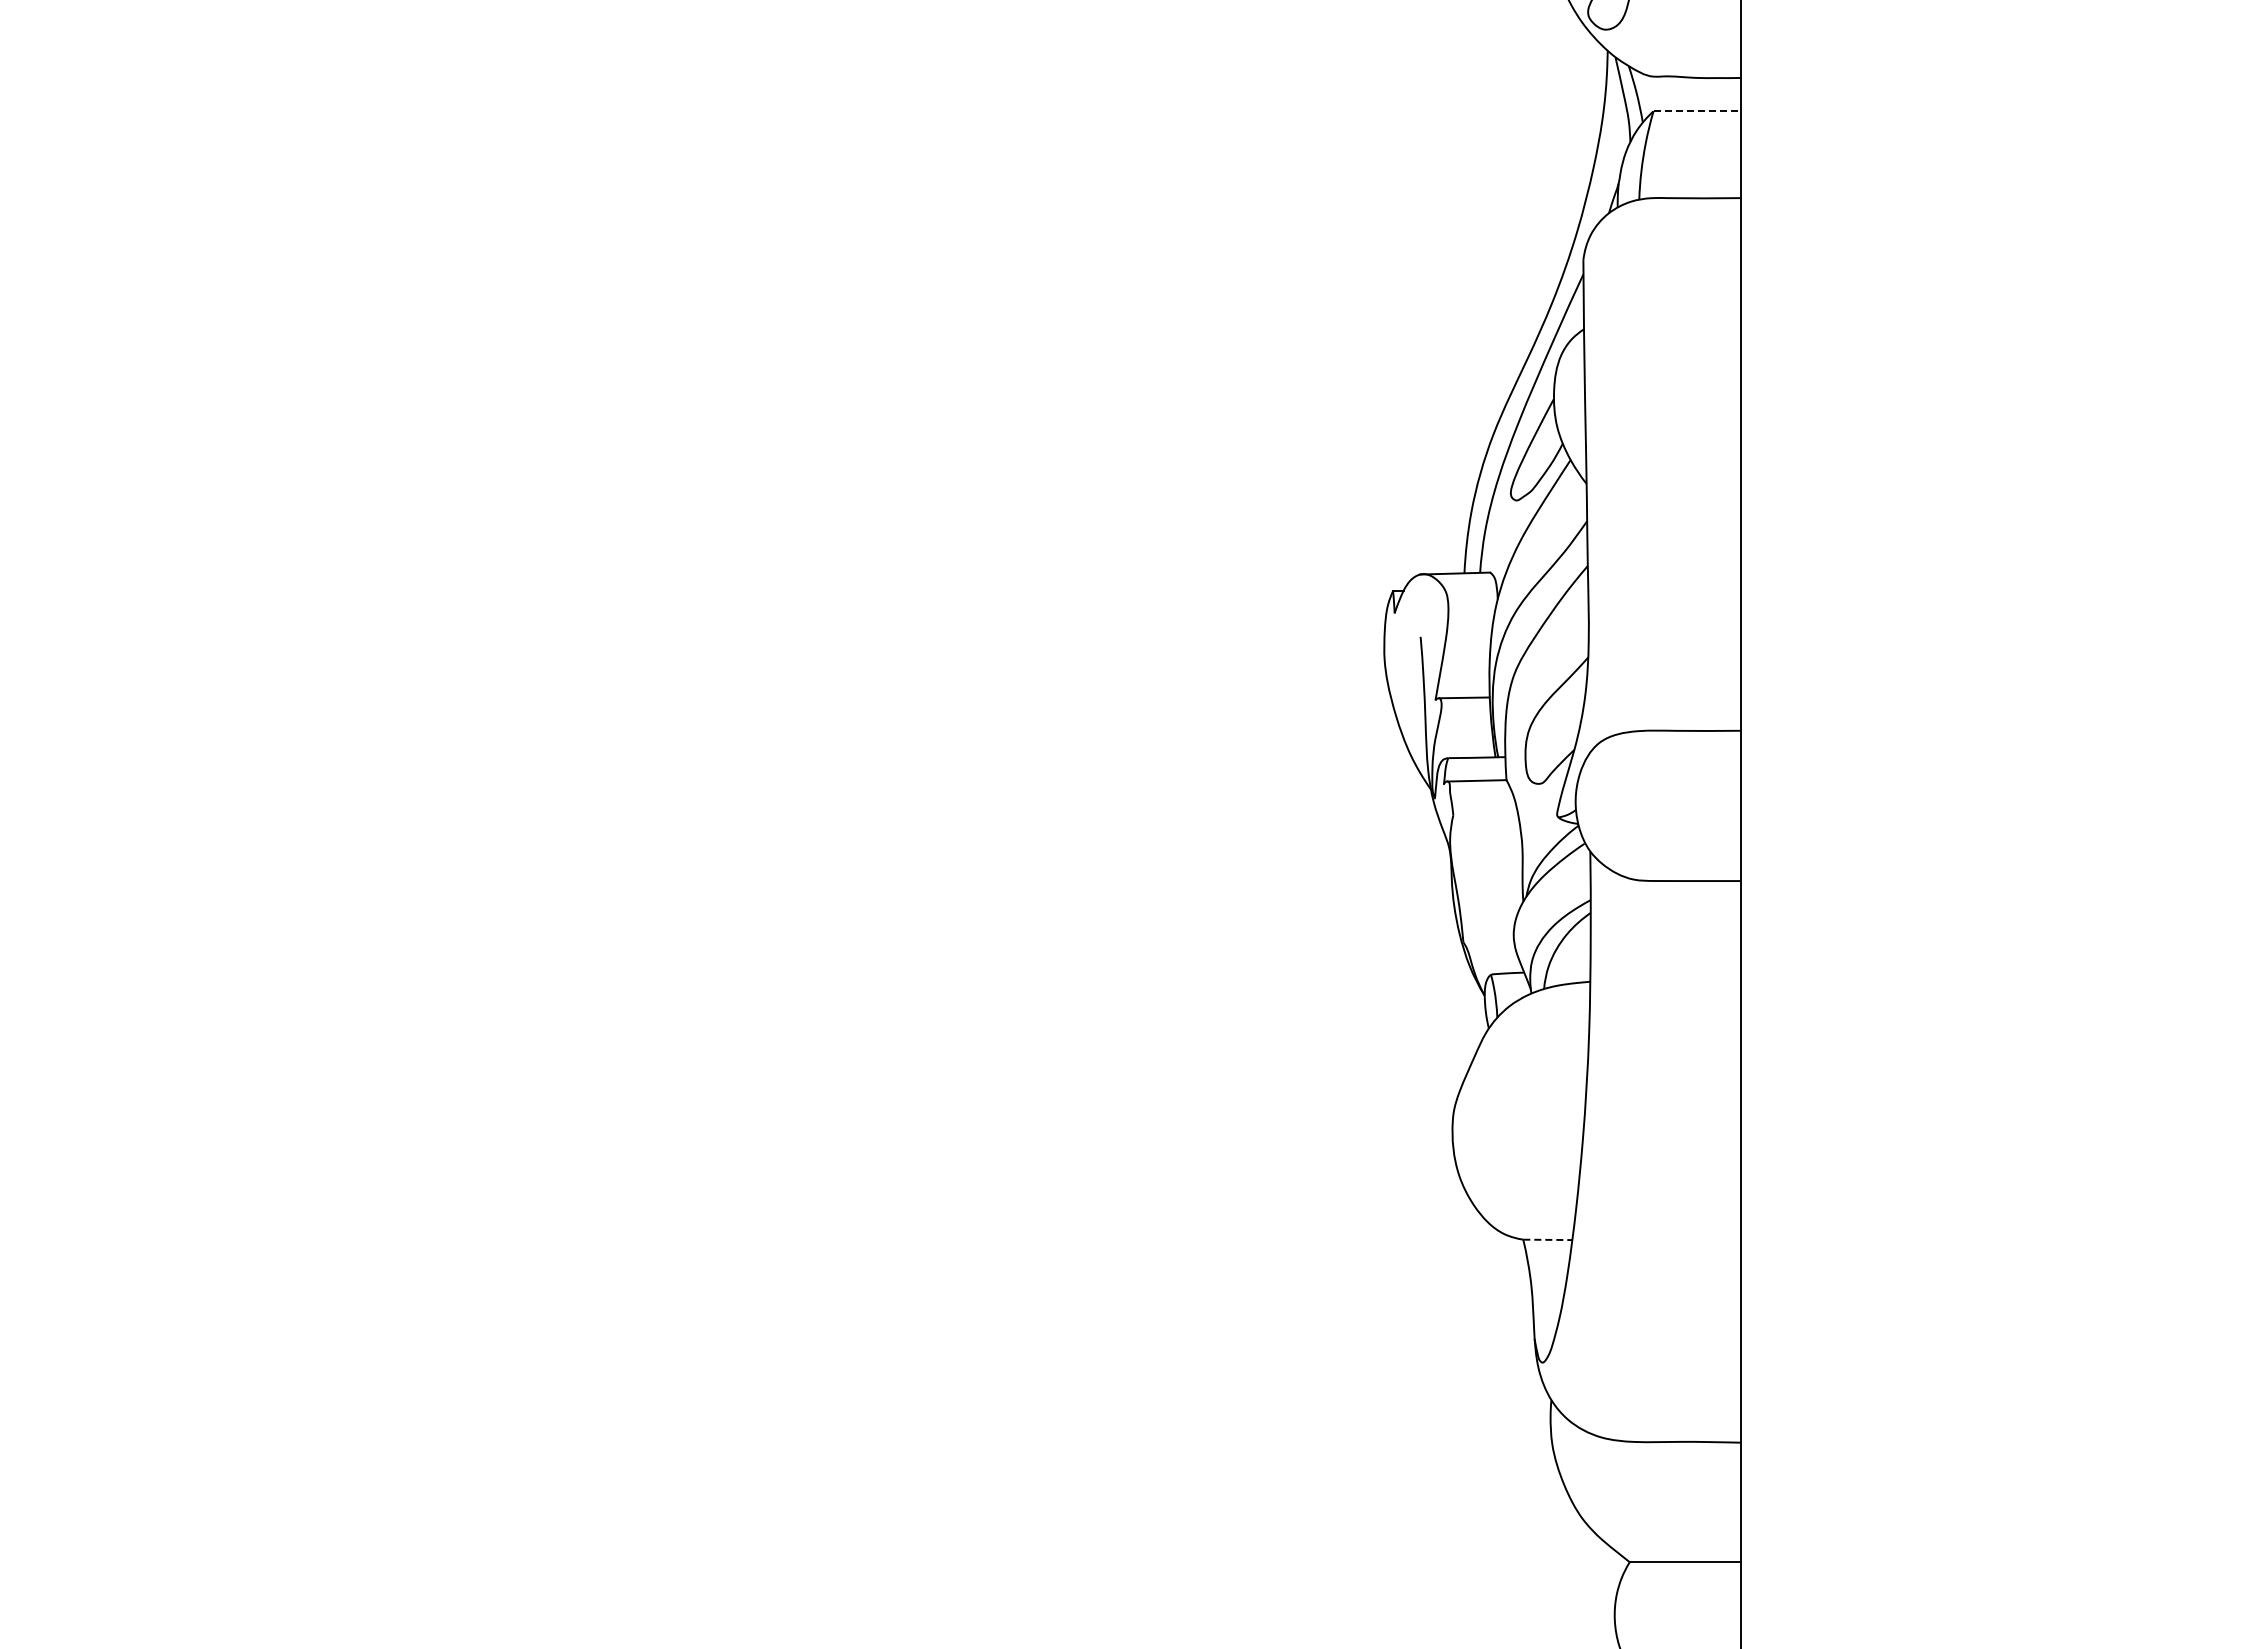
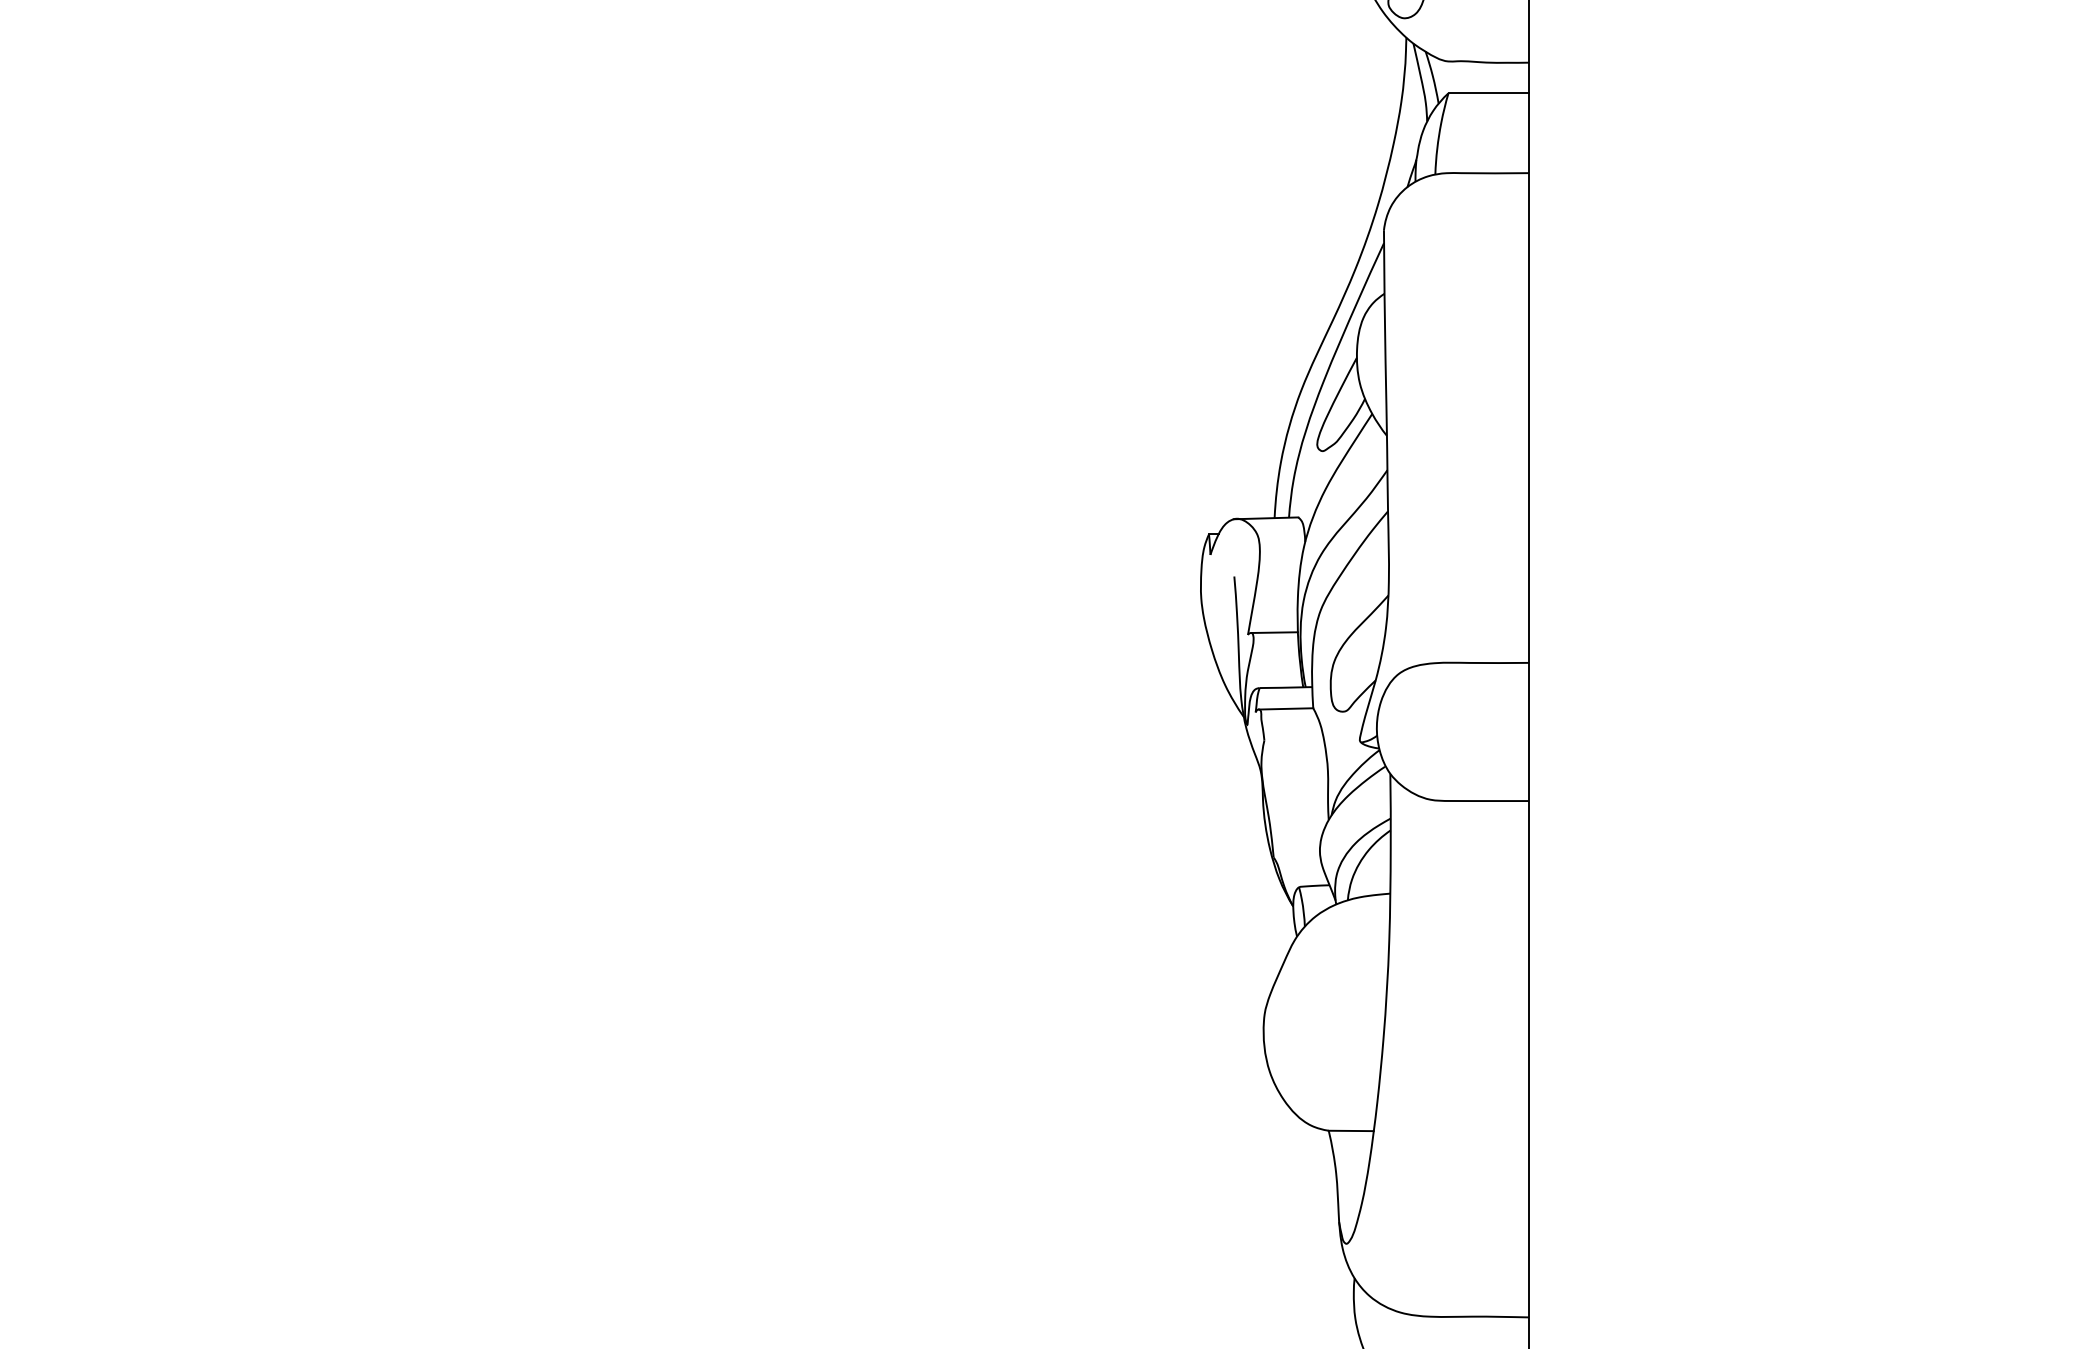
line: (1697, 111) -> (1488, 93), dashed -> solid
line: (1548, 1239) -> (1351, 1130), dashed -> solid

